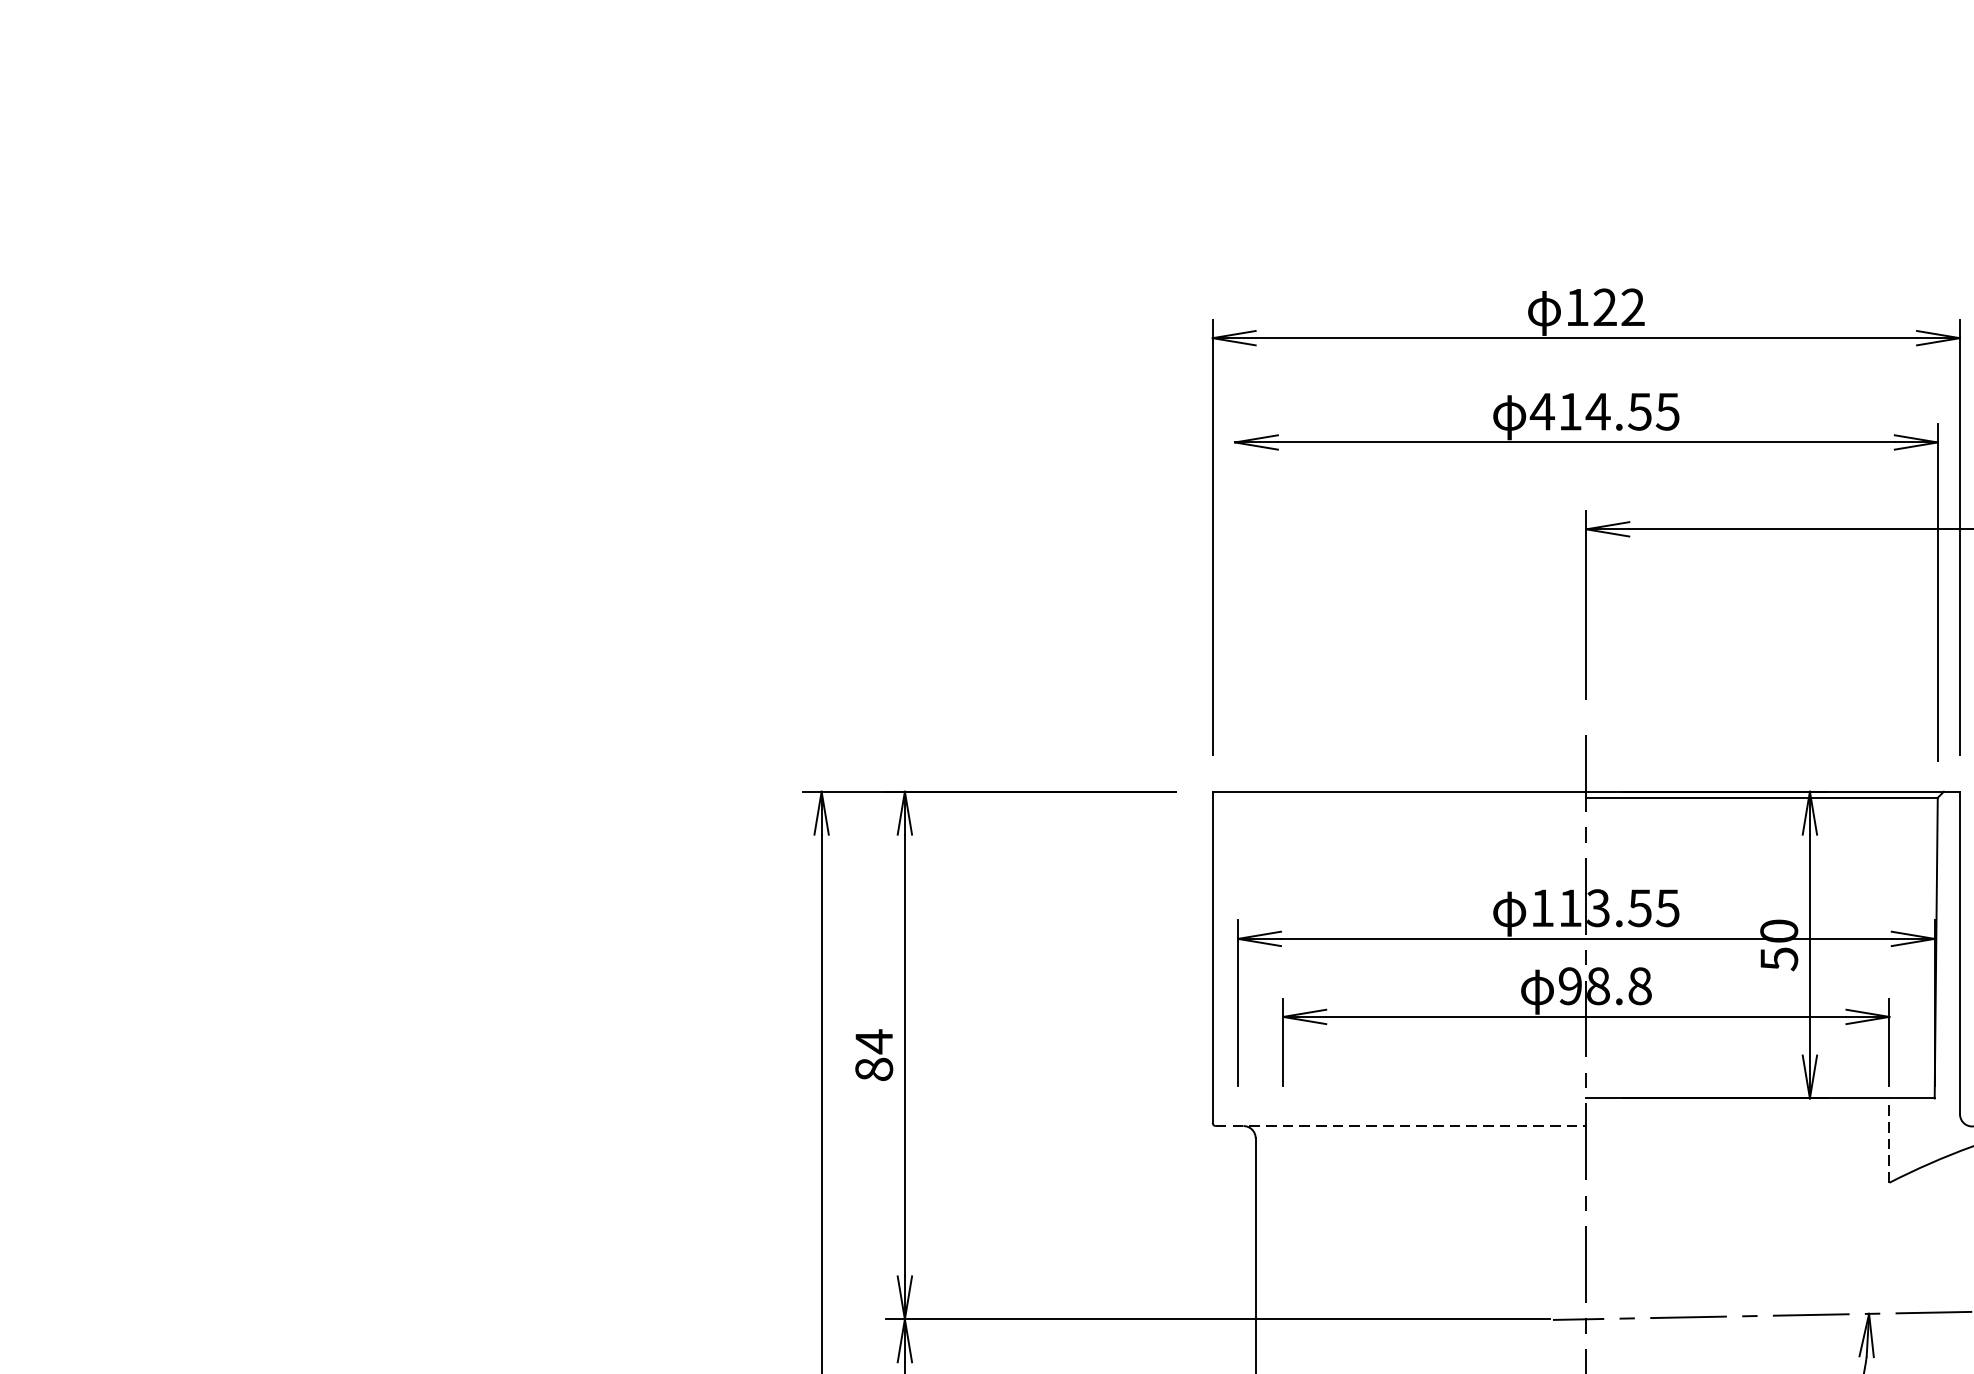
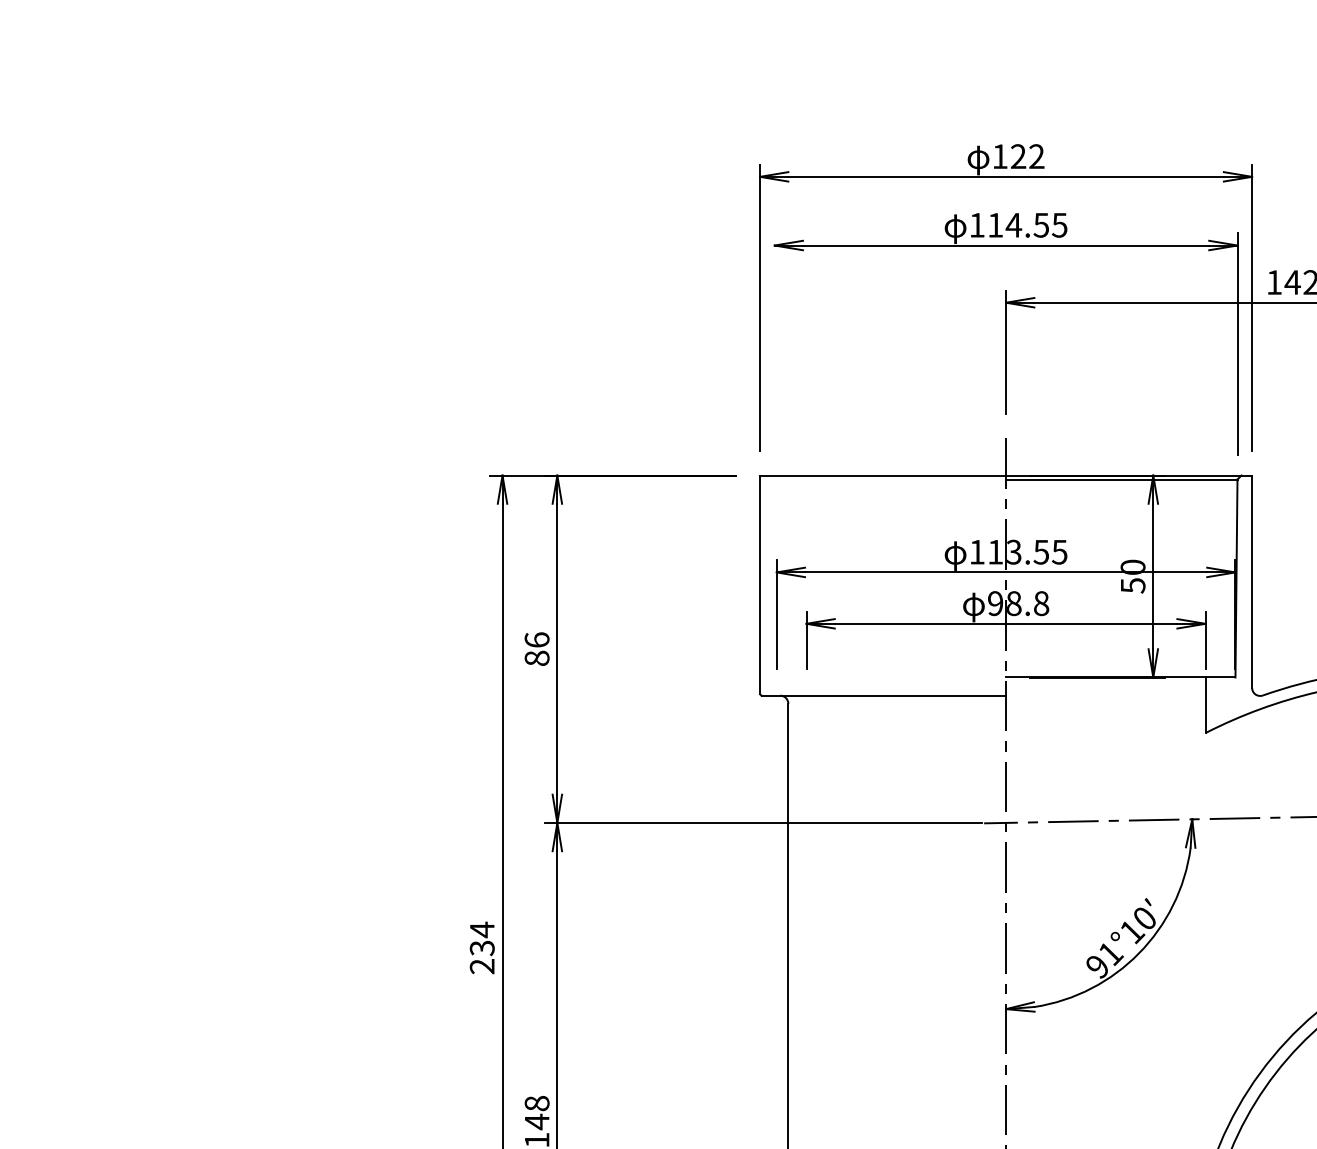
text: (1541, 412) -> (976, 225), 414.55 -> 114.55
text: (873, 1042) -> (536, 640), 84 -> 86
line: (1401, 1125) -> (884, 695), dashed -> solid
line: (1889, 1140) -> (1205, 705), dashed -> solid

